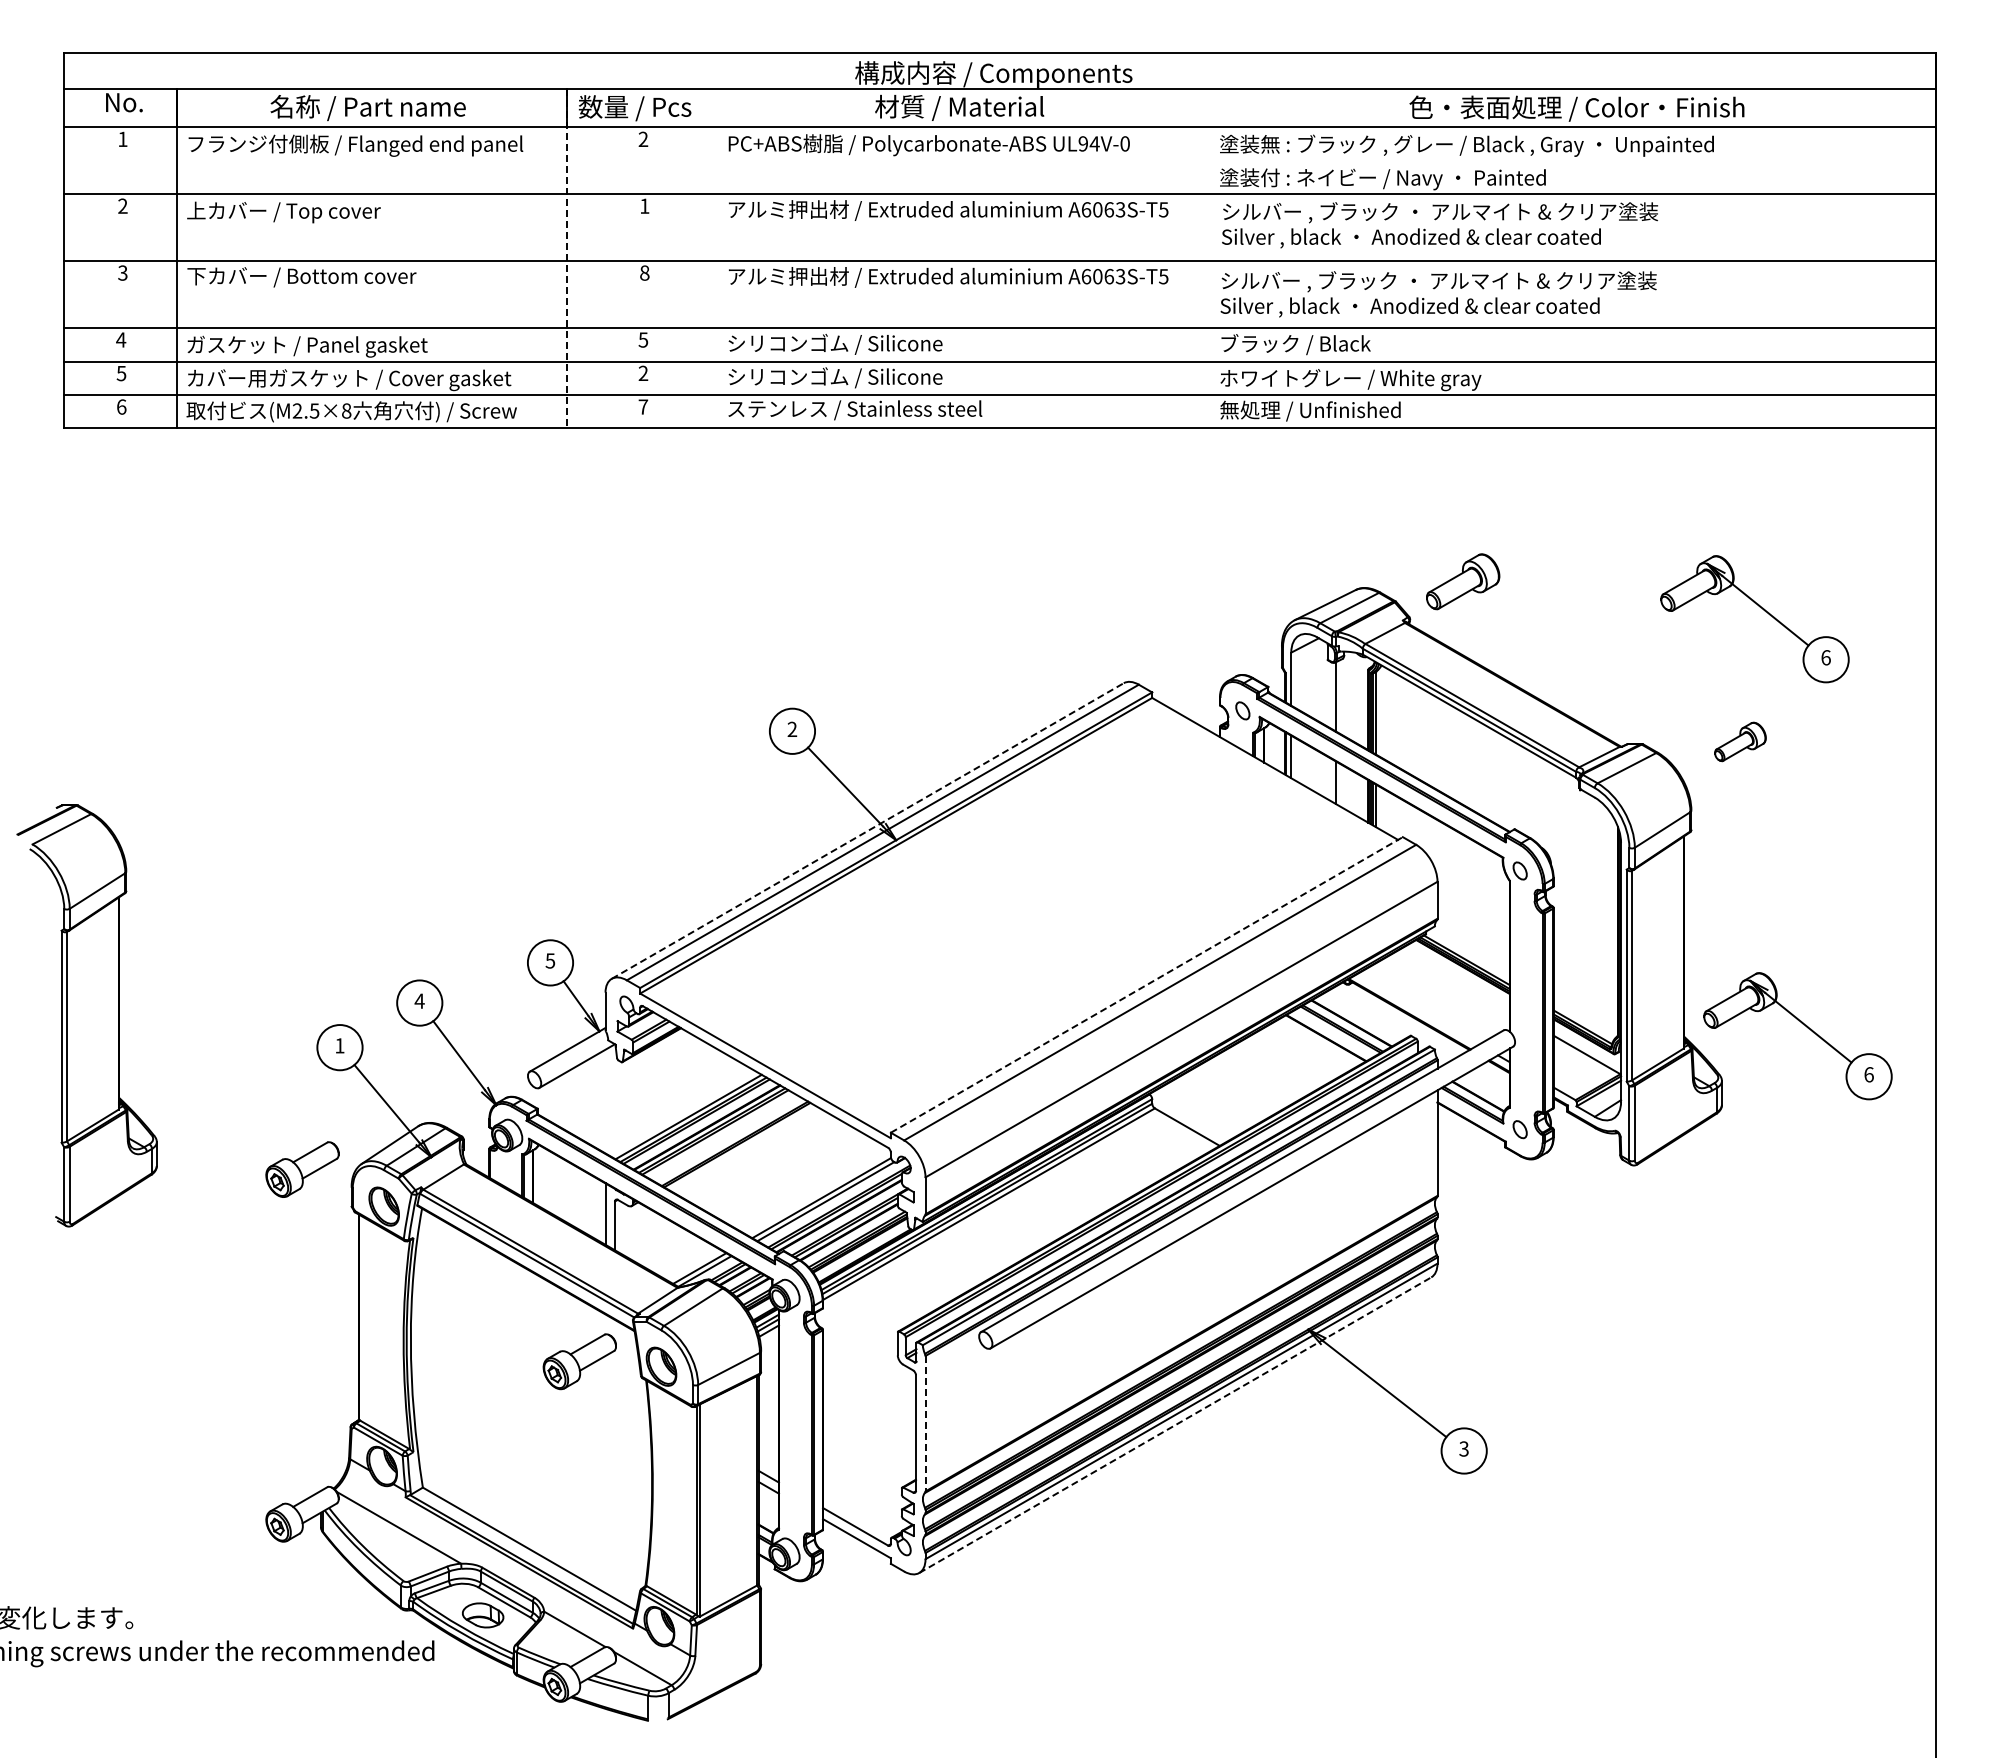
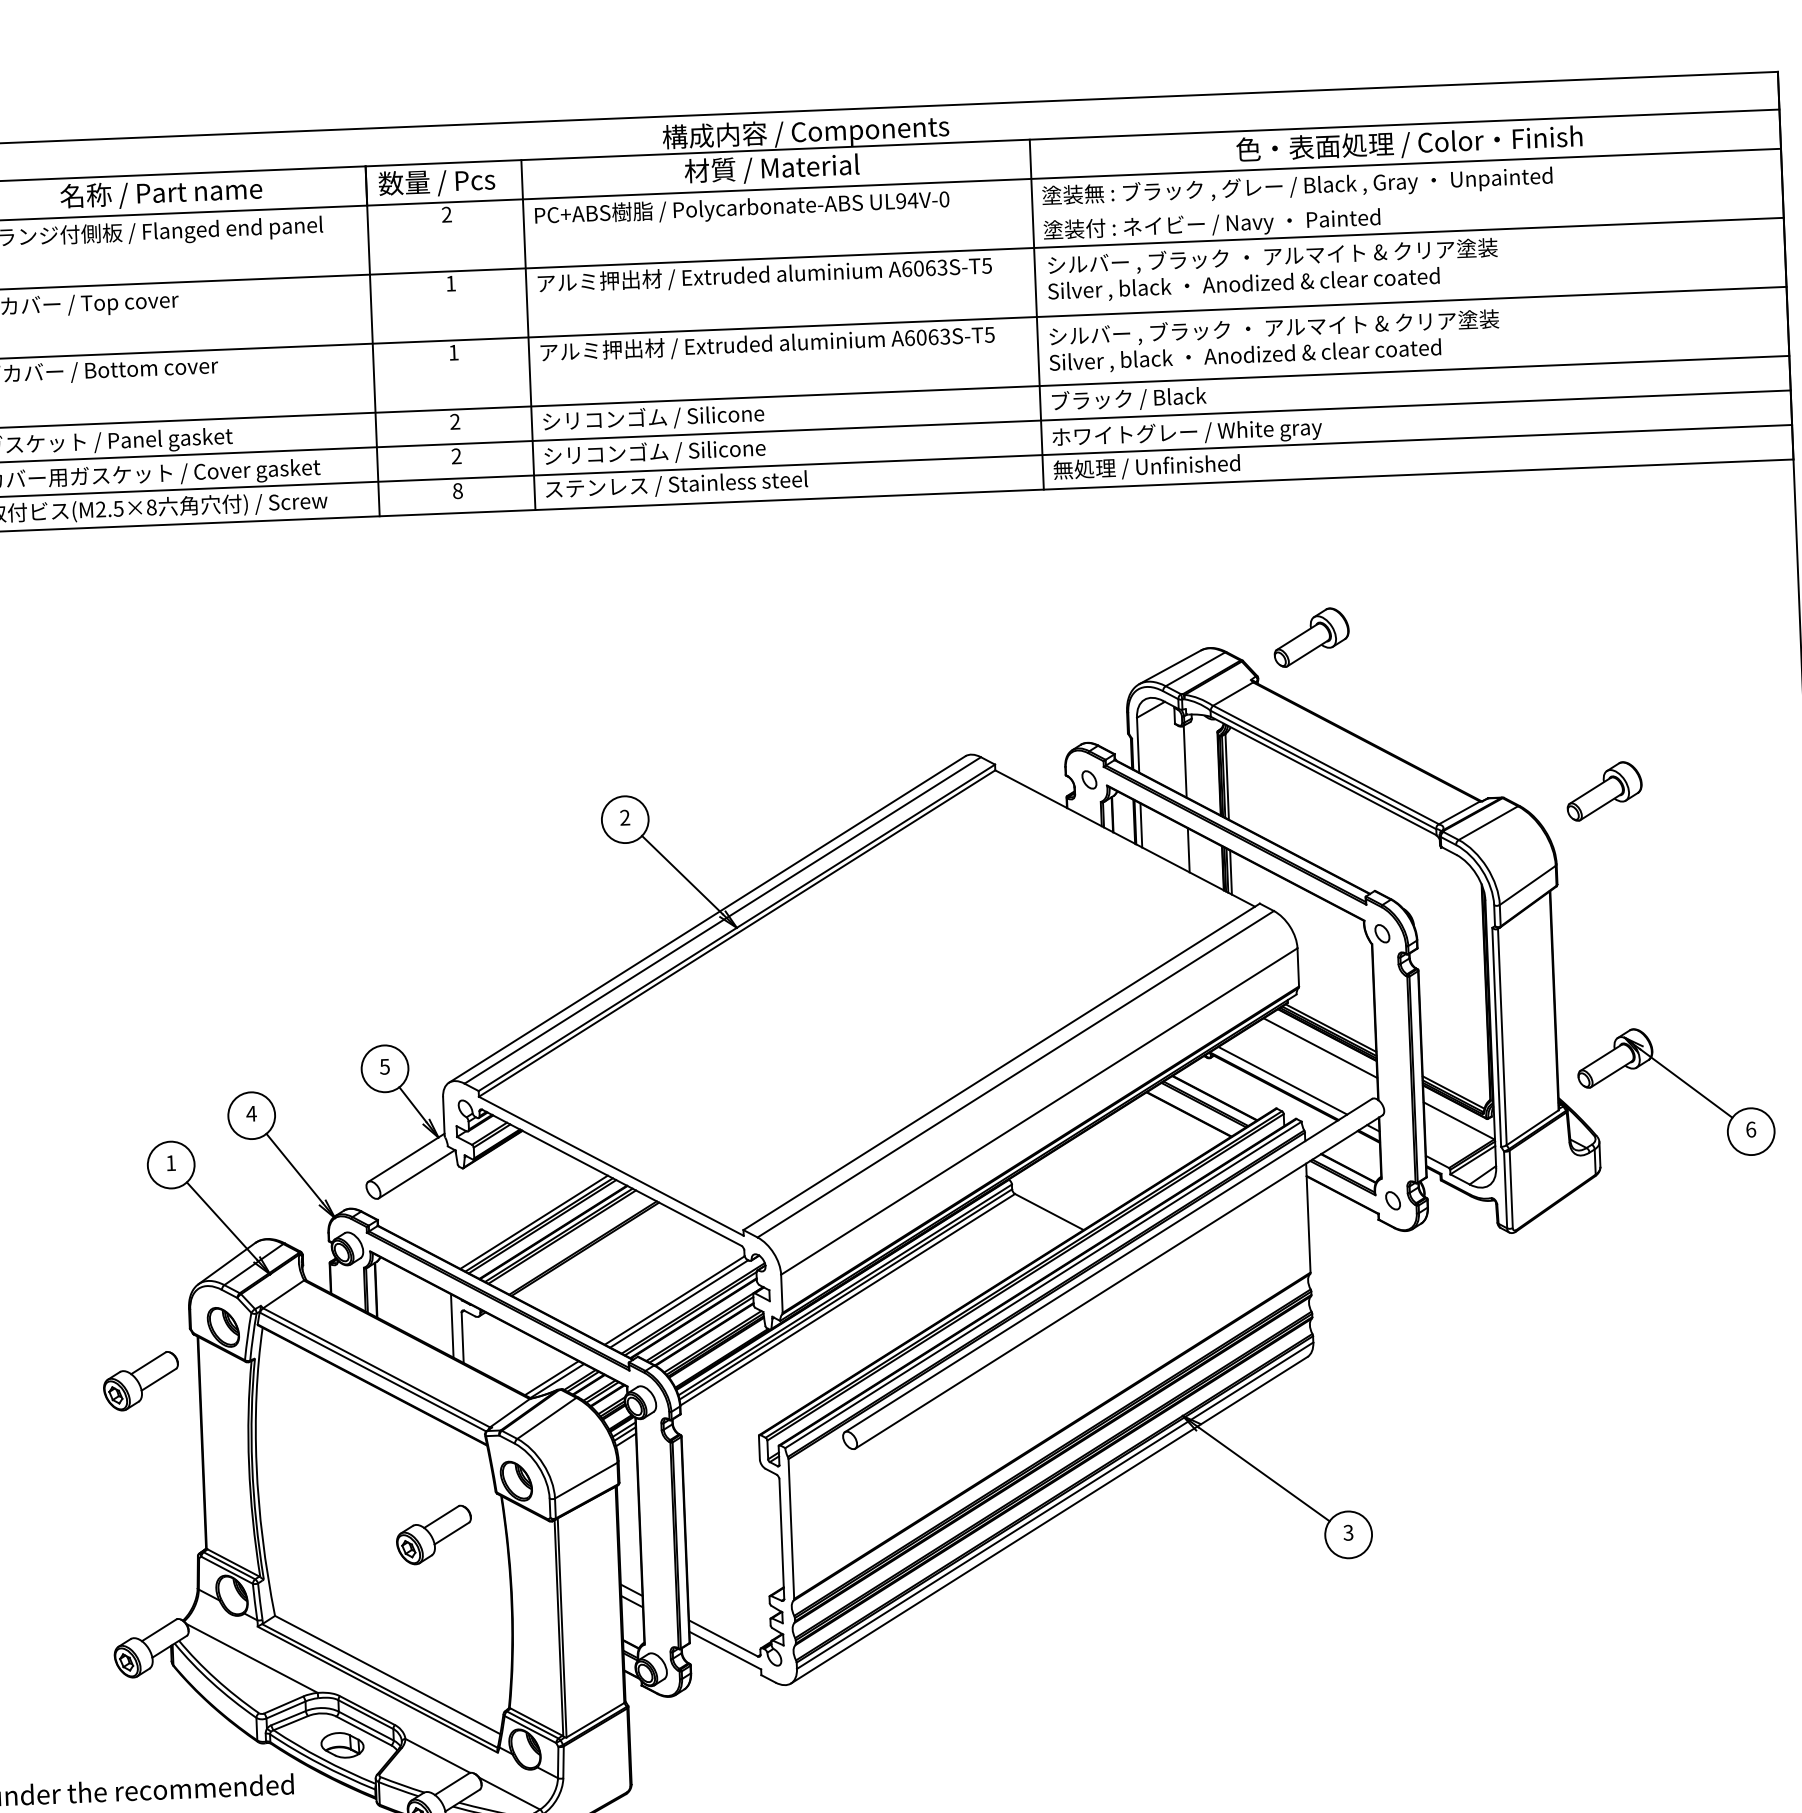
line: (717, 258) -> (528, 334), added
line: (1210, 258) -> (1037, 314), added
line: (566, 259) -> (372, 341), dashed -> solid
text: (644, 272) -> (453, 352), 8 -> 1
text: (643, 339) -> (455, 421), 5 -> 2
text: (643, 406) -> (457, 490), 7 -> 8
part: (1763, 610) -> (1622, 654), removed
part: (1740, 741) -> (1604, 790), size x1.43
line: (867, 831) -> (706, 920), dashed -> solid
line: (1455, 979) -> (1320, 1048), added
line: (1146, 984) -> (1001, 1066), dashed -> solid
line: (1418, 1009) -> (1283, 1080), added
part: (302, 1169) -> (141, 1381), moved
part: (579, 1361) -> (433, 1534), moved
line: (925, 1423) -> (791, 1528), dashed -> solid
line: (1175, 1425) -> (1049, 1520), dashed -> solid

